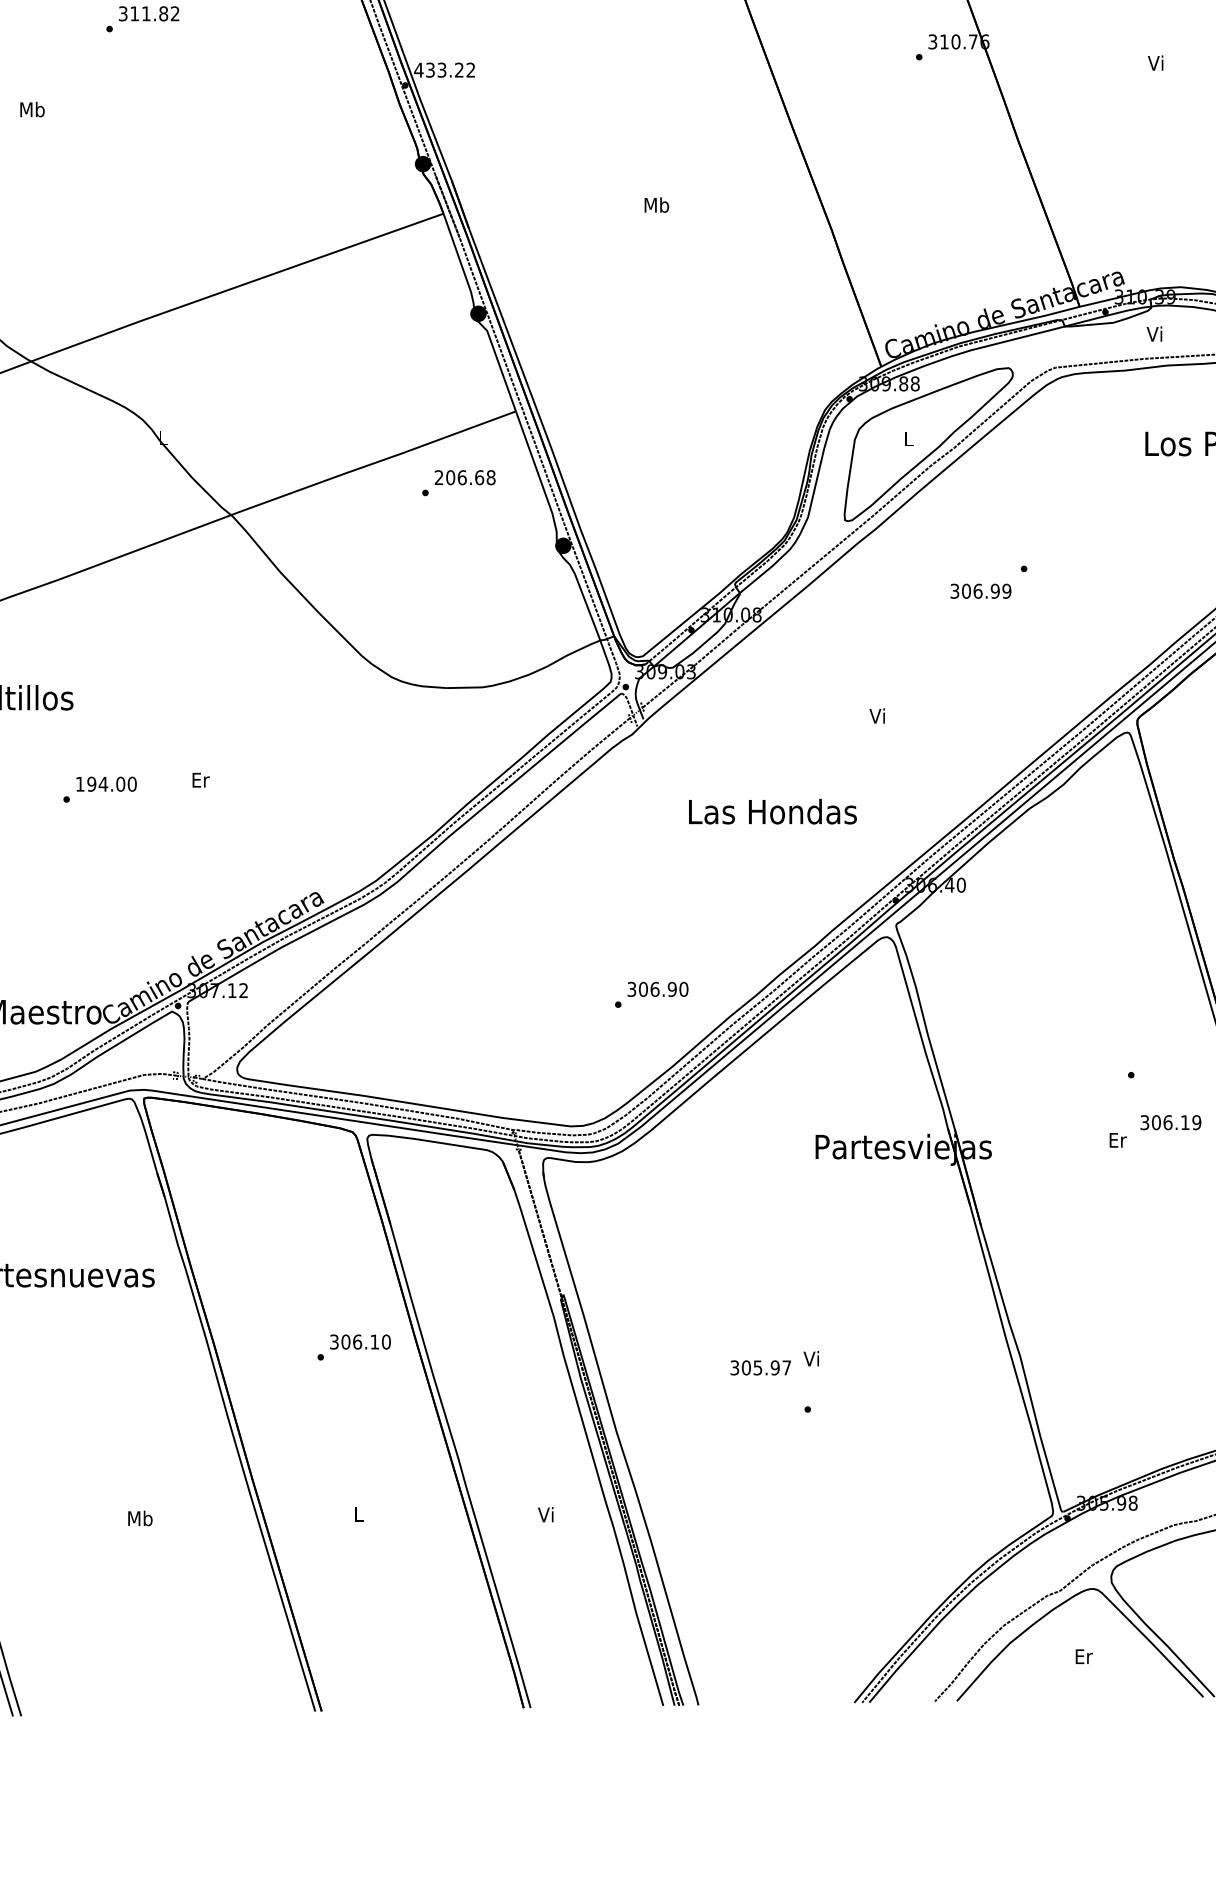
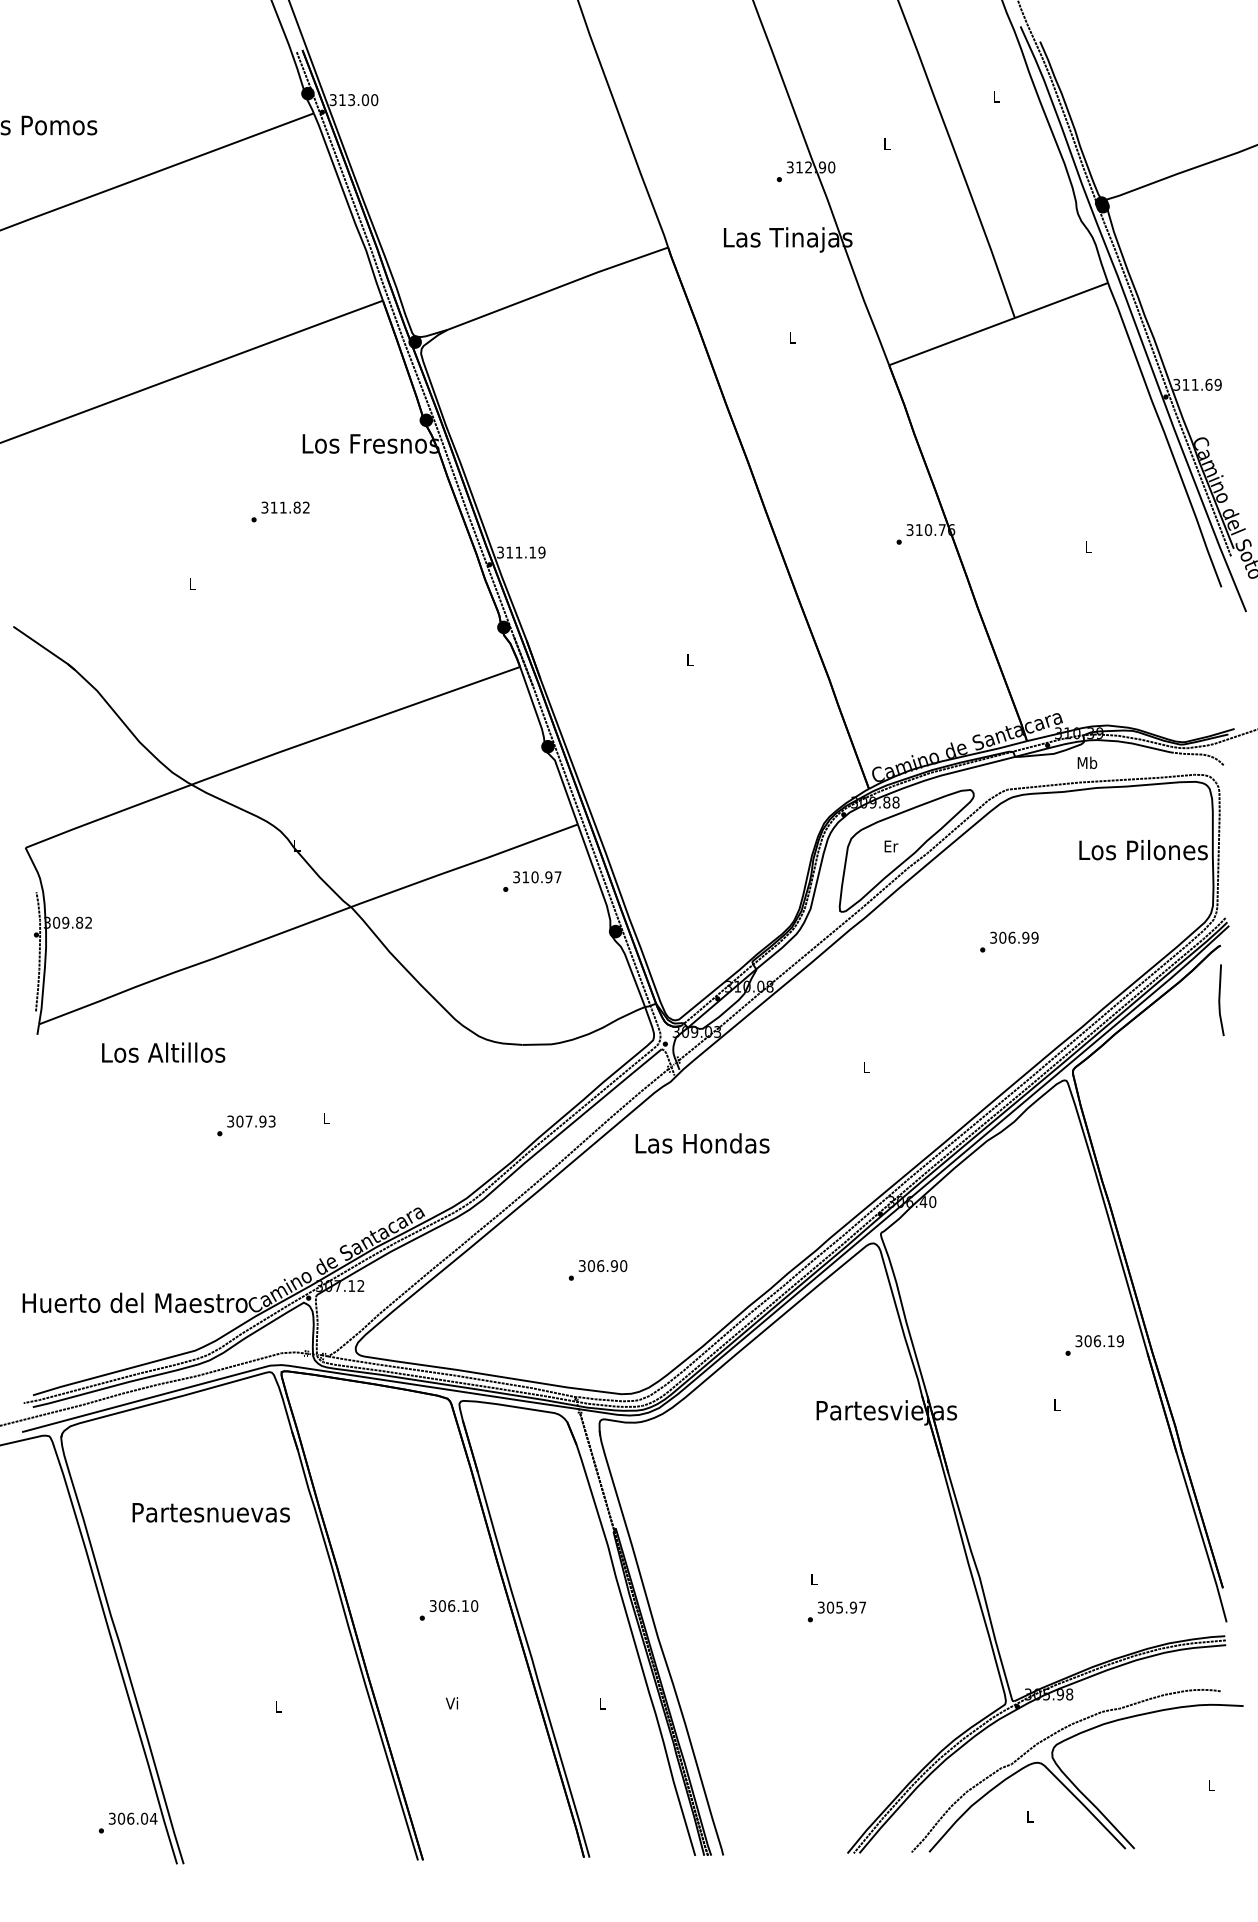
text: (1155, 62) -> (1087, 546), Vi -> L
text: (443, 70) -> (520, 552), 433.22 -> 311.19
text: (32, 108) -> (192, 583), Mb -> L
text: (656, 204) -> (689, 659), Mb -> L
text: (1155, 333) -> (1087, 762), Vi -> Mb
text: (909, 439) -> (891, 846), L -> Er
text: (465, 477) -> (537, 877), 206.68 -> 310.97
text: (981, 590) -> (1014, 937), moved
text: (876, 716) -> (865, 1067), Vi -> L
text: (200, 780) -> (326, 1118), Er -> L
text: (106, 784) -> (251, 1121), 194.00 -> 307.93
text: (772, 811) -> (702, 1143), moved
text: (651, 995) -> (597, 1270), moved
text: (1170, 1123) -> (1099, 1341), moved
text: (1117, 1140) -> (1057, 1405), Er -> L
text: (353, 1347) -> (448, 1610), moved
text: (811, 1358) -> (813, 1579), Vi -> L
text: (760, 1367) -> (841, 1607), moved
text: (358, 1514) -> (452, 1703), L -> Vi
text: (545, 1514) -> (601, 1703), Vi -> L
text: (140, 1518) -> (278, 1706), Mb -> L
text: (1084, 1656) -> (1030, 1816), Er -> L

